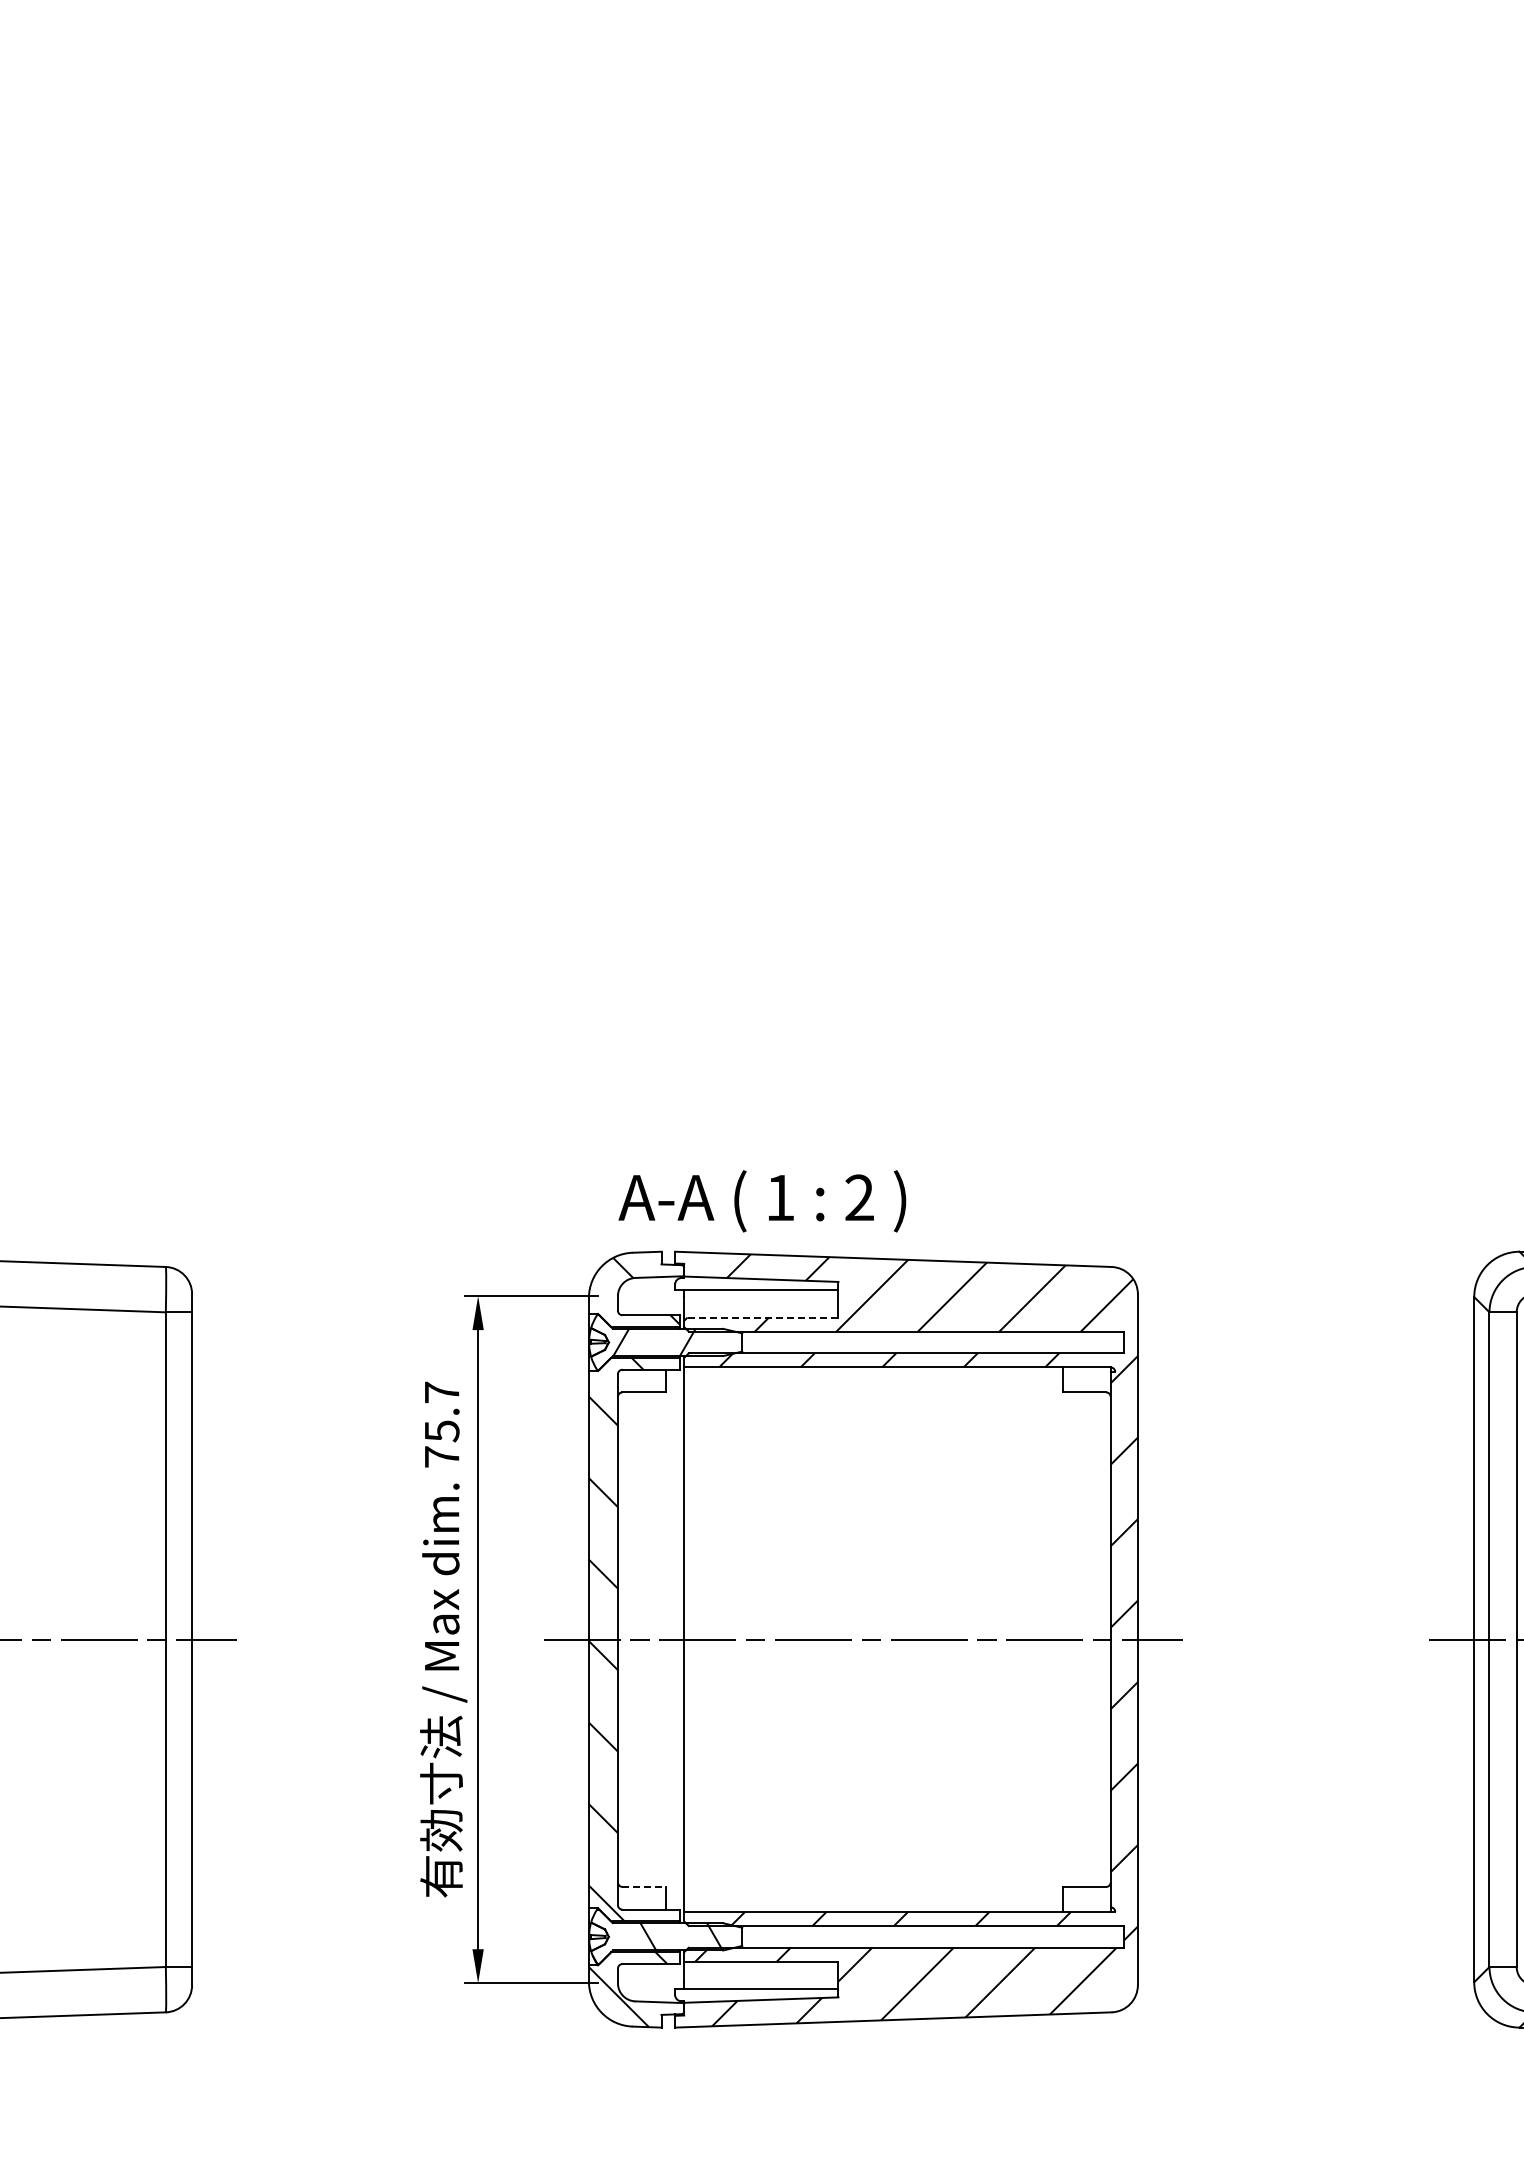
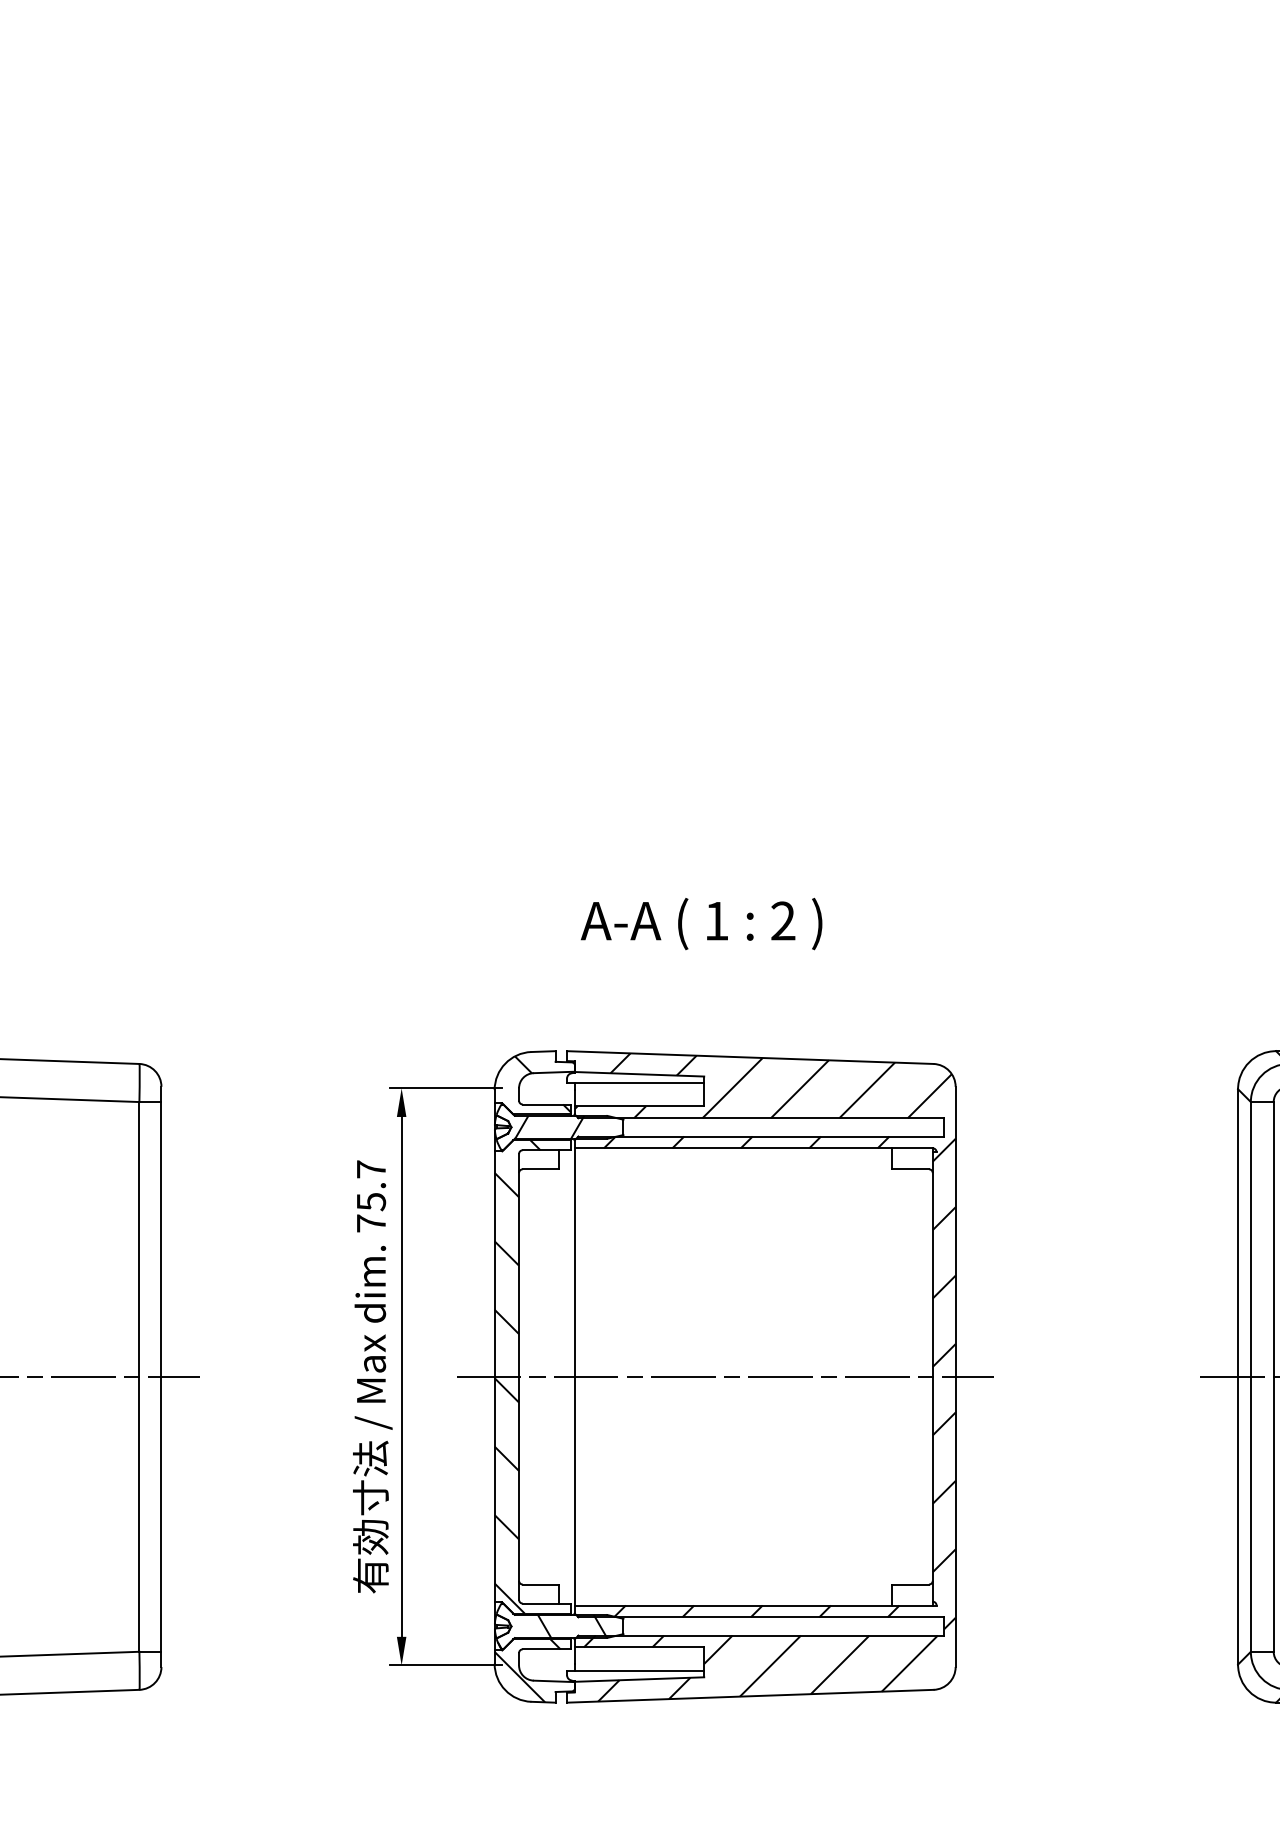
text: (762, 1201) -> (701, 924), moved
line: (760, 1317) -> (638, 1106), dashed -> solid
line: (644, 1886) -> (541, 1584), dashed -> solid

